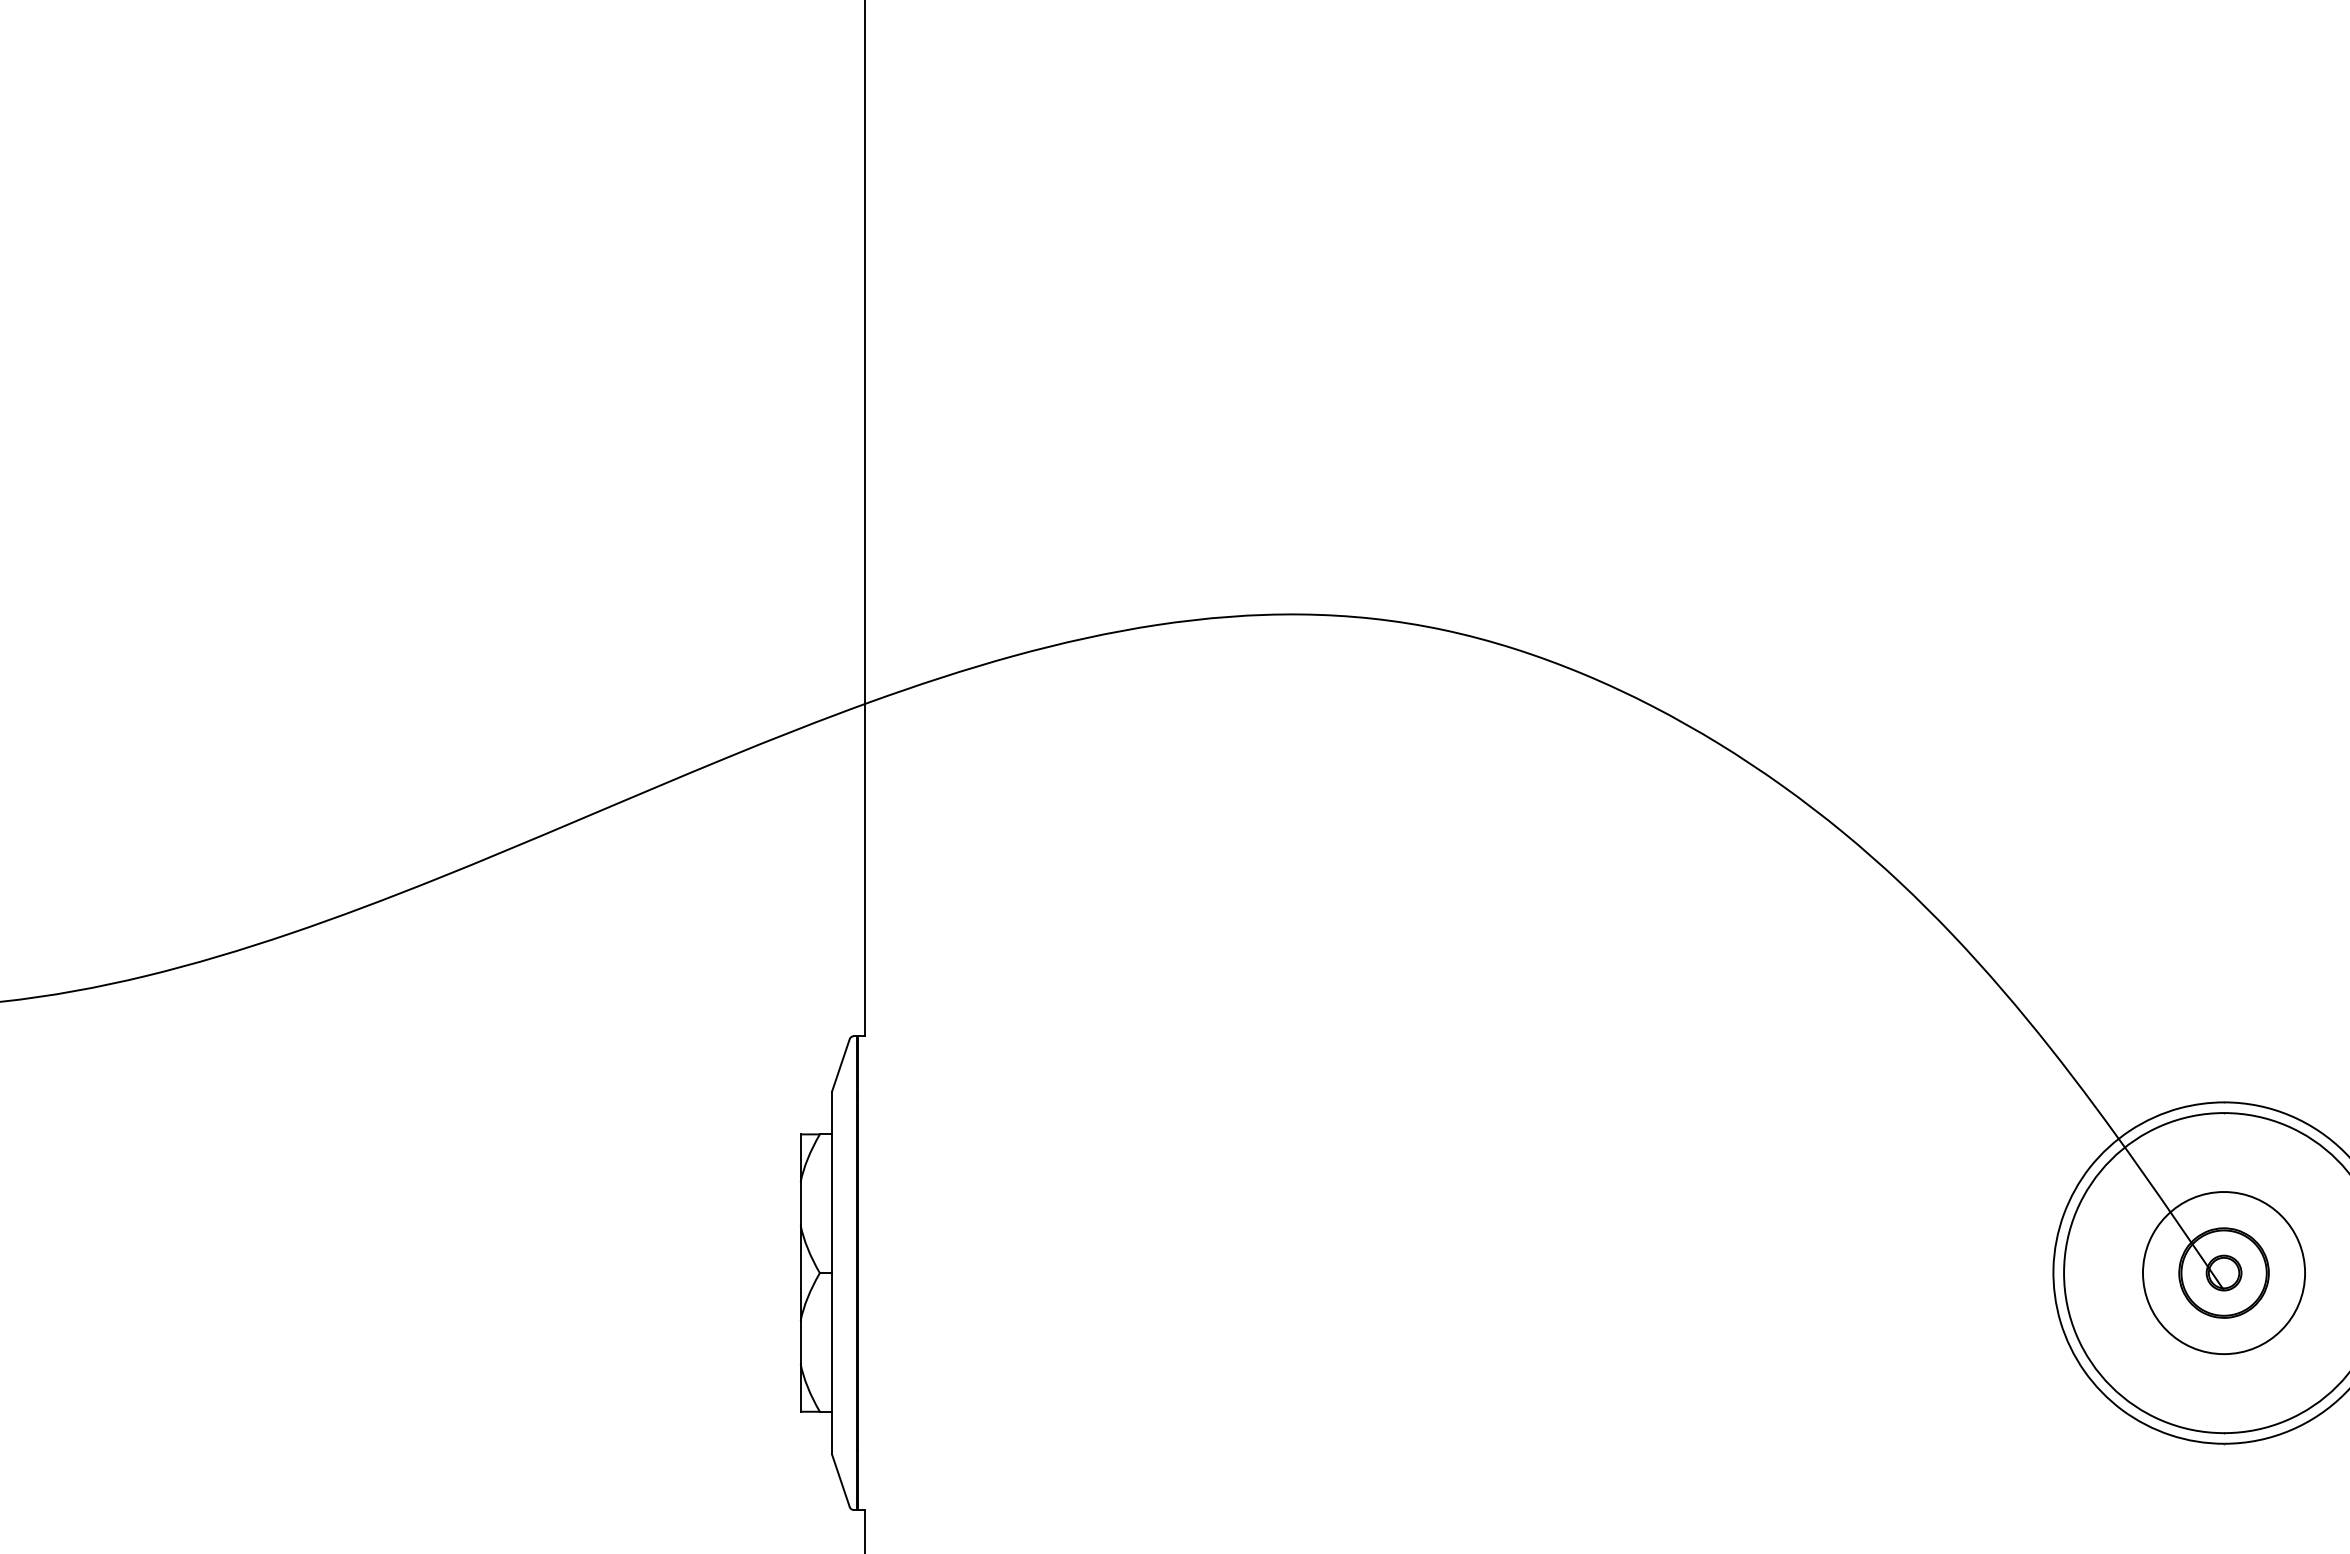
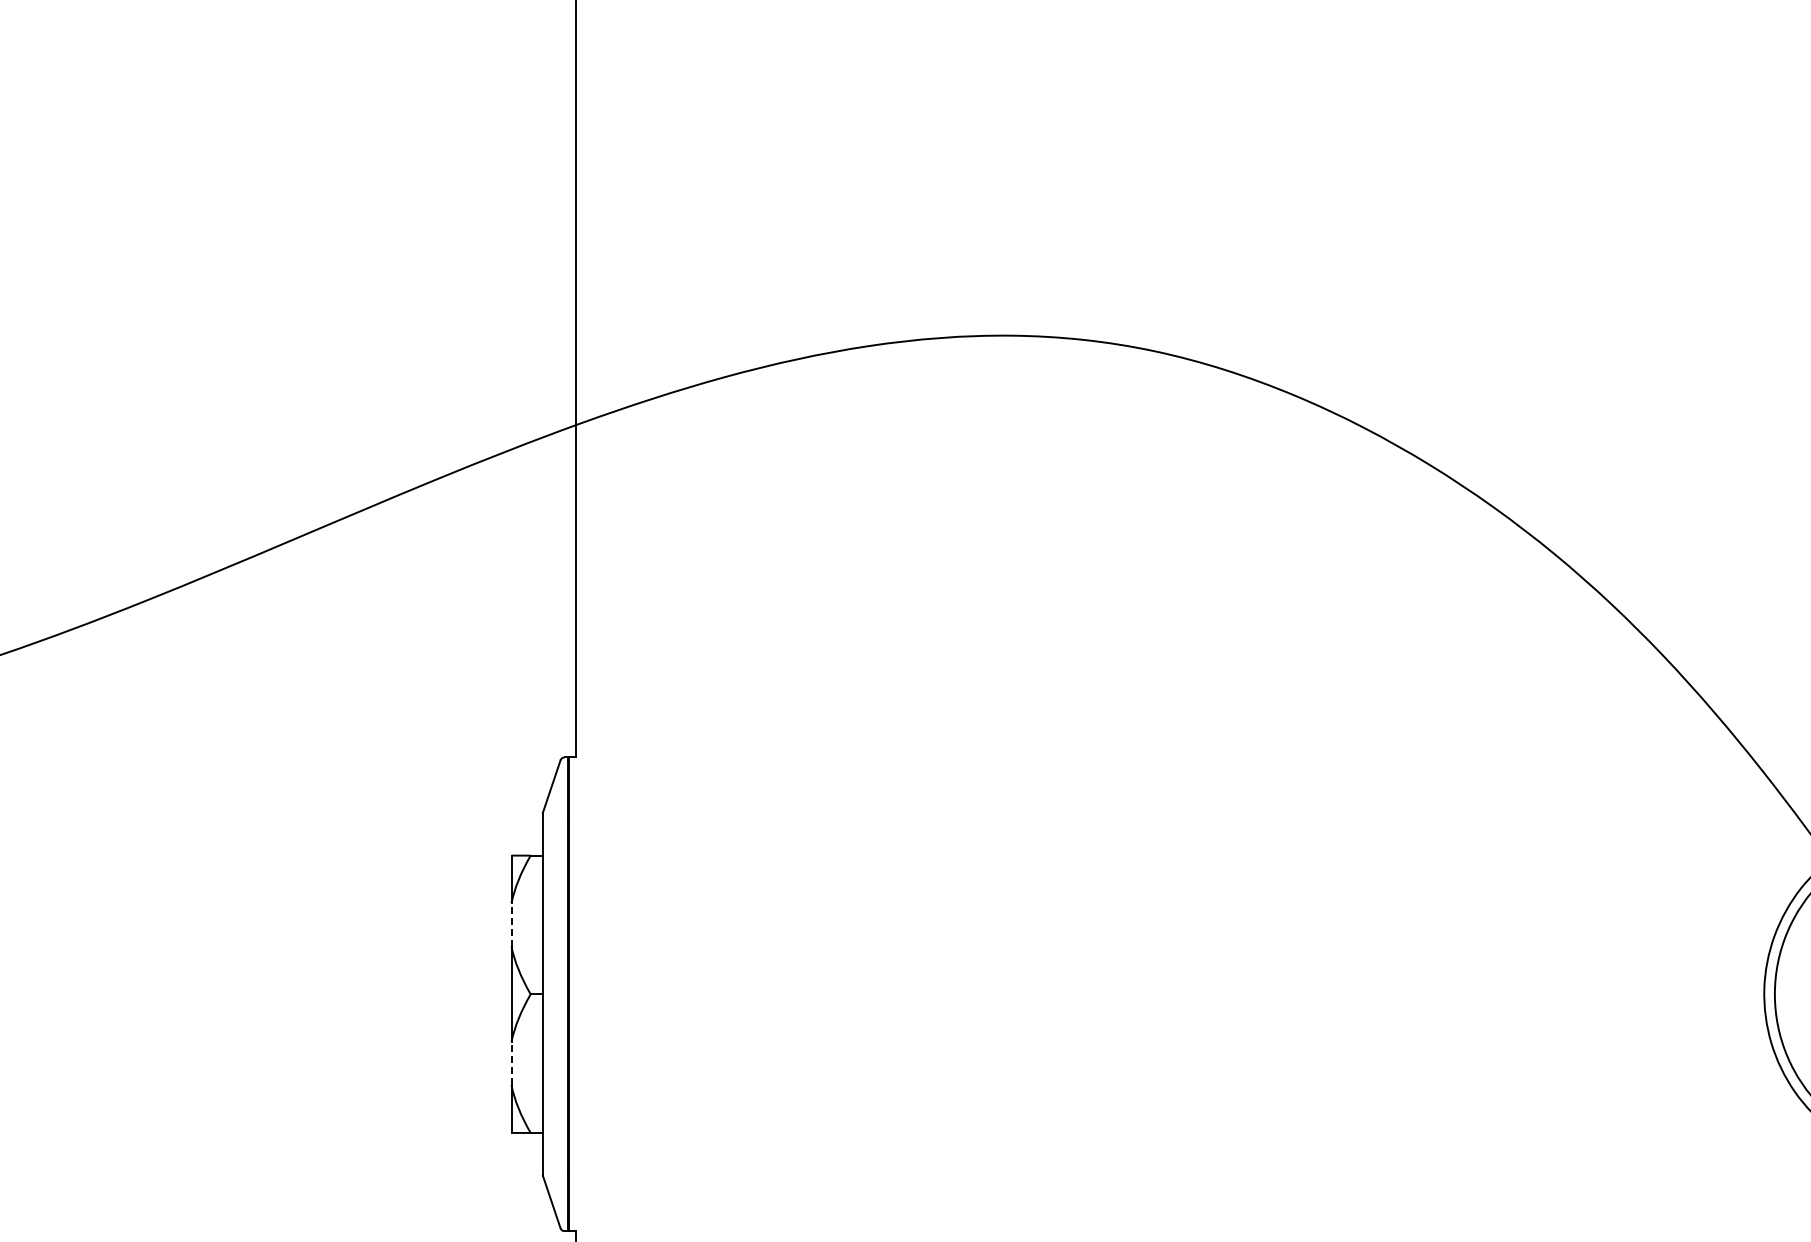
line: (800, 1203) -> (511, 924), solid -> dashed
line: (800, 1342) -> (511, 1063), solid -> dashed

